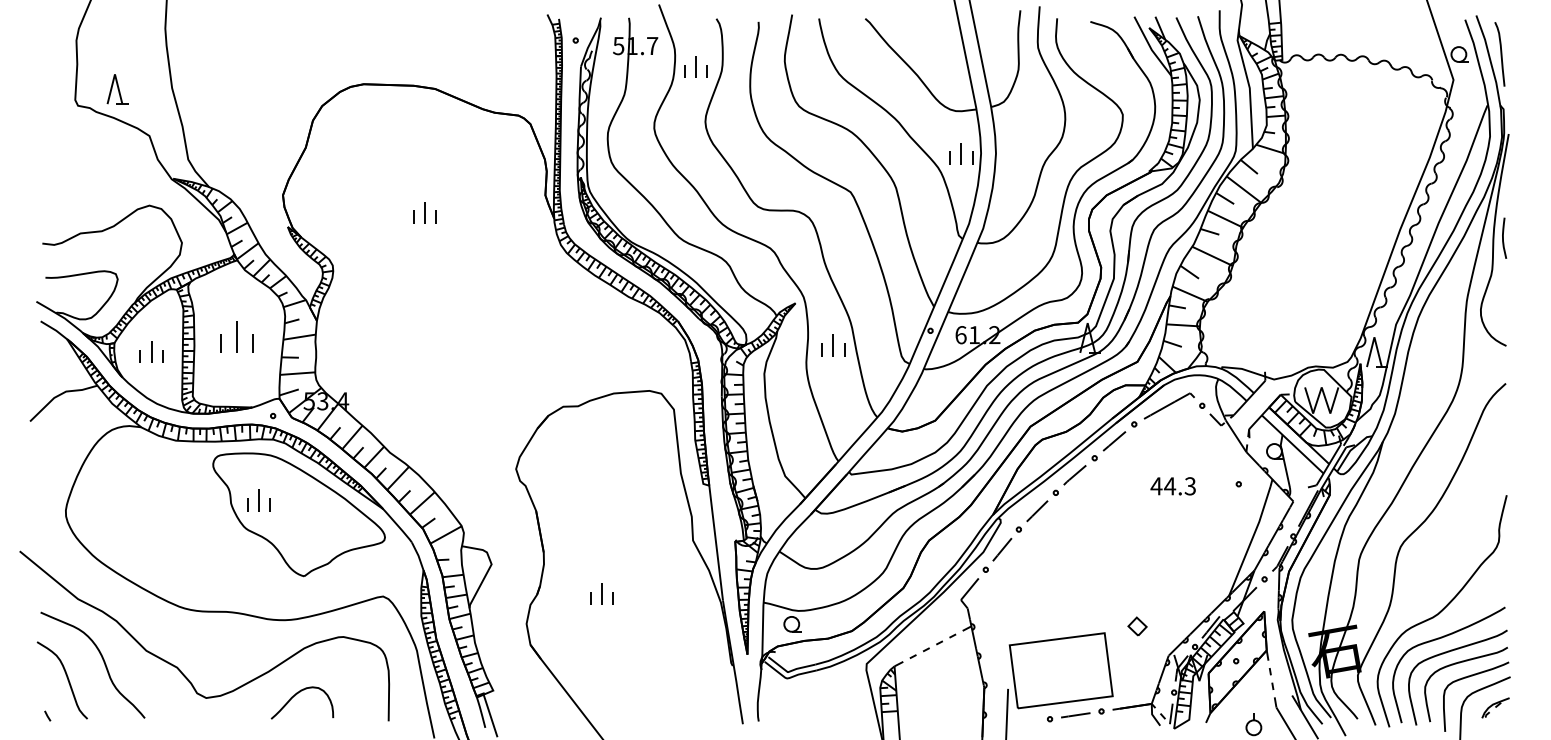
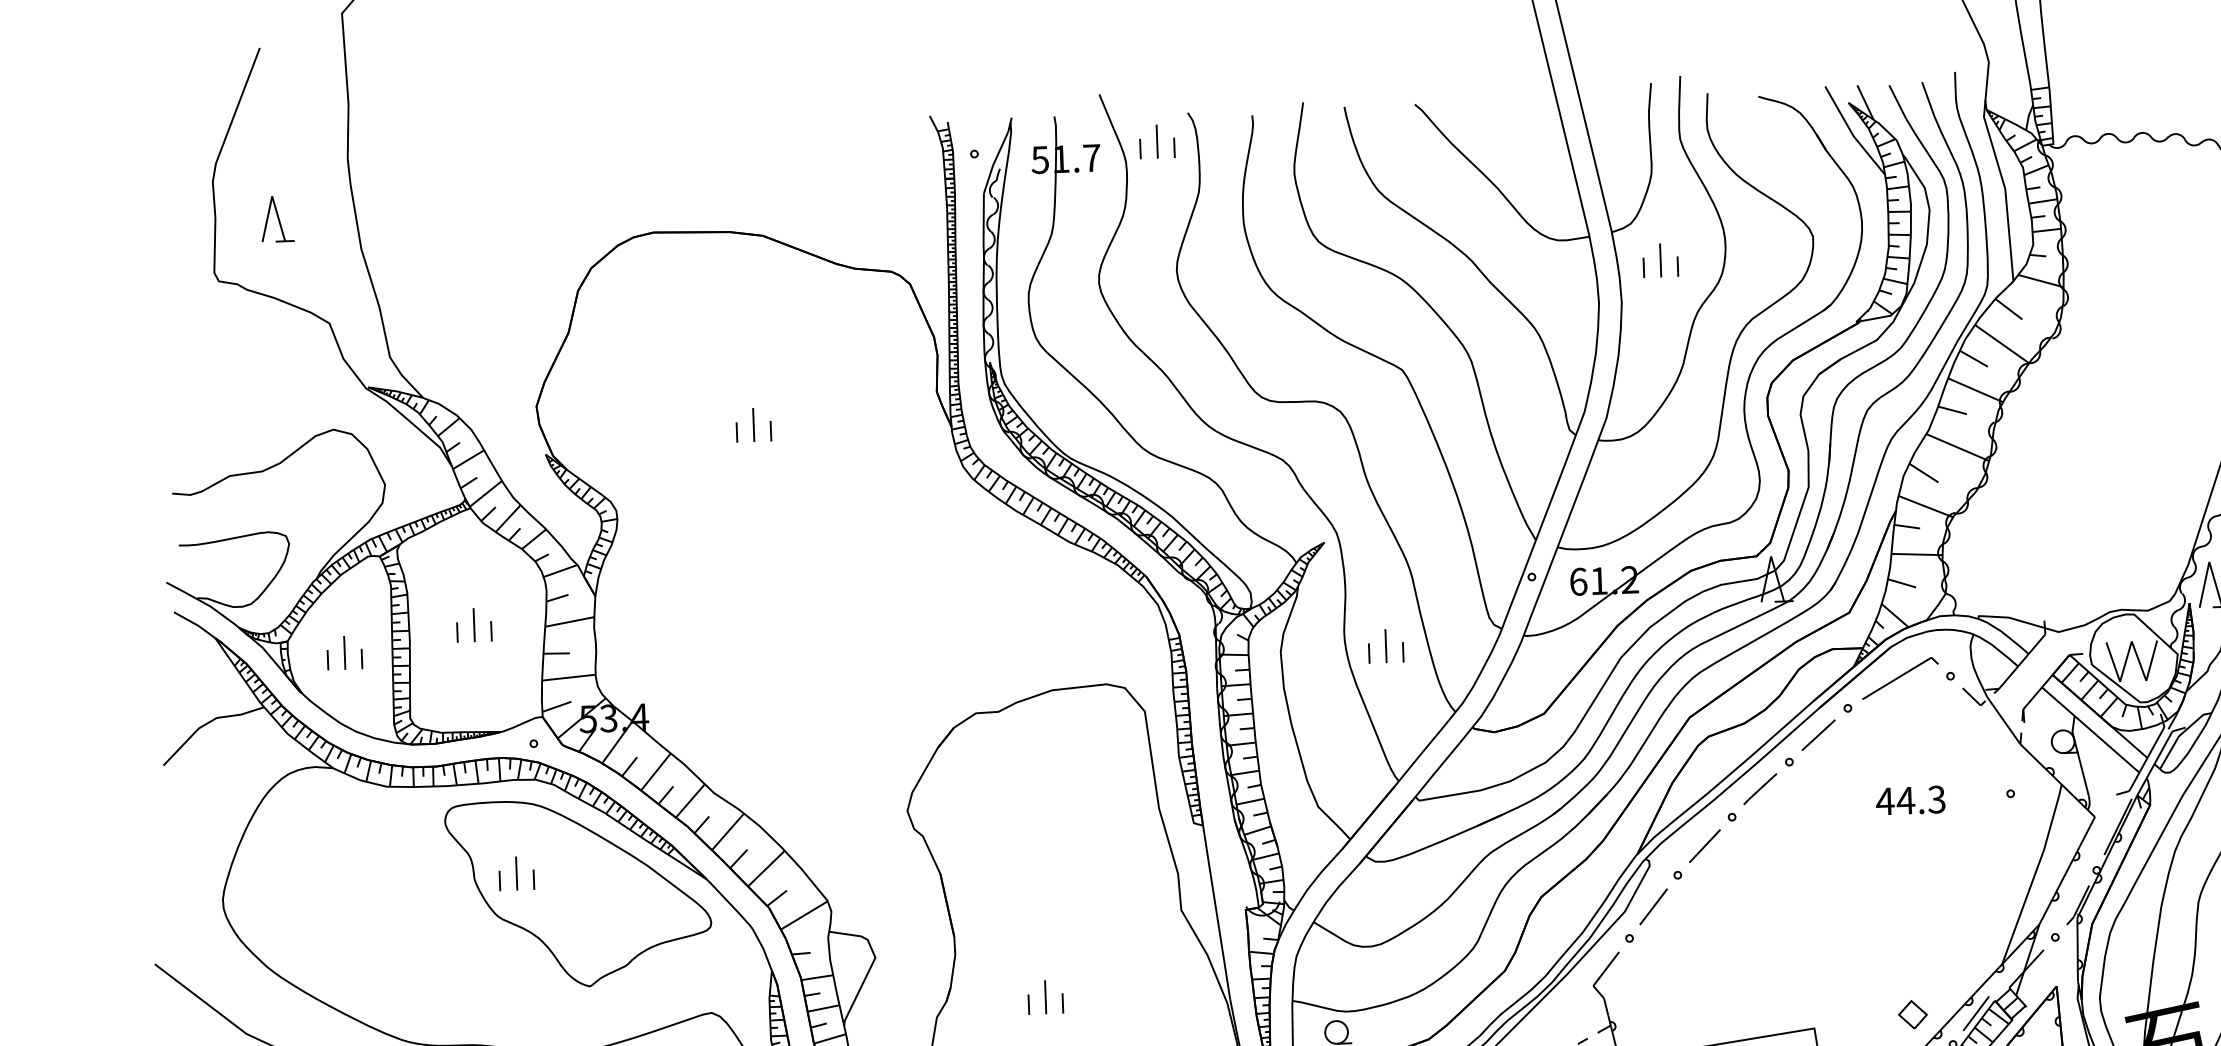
part: (695, 66) -> (1156, 141), moved
part: (117, 89) -> (276, 219), moved
part: (961, 153) -> (1660, 260), moved
part: (236, 336) -> (473, 624), size x0.71
part: (833, 345) -> (1386, 645), moved
part: (1137, 626) -> (1912, 1014), moved

